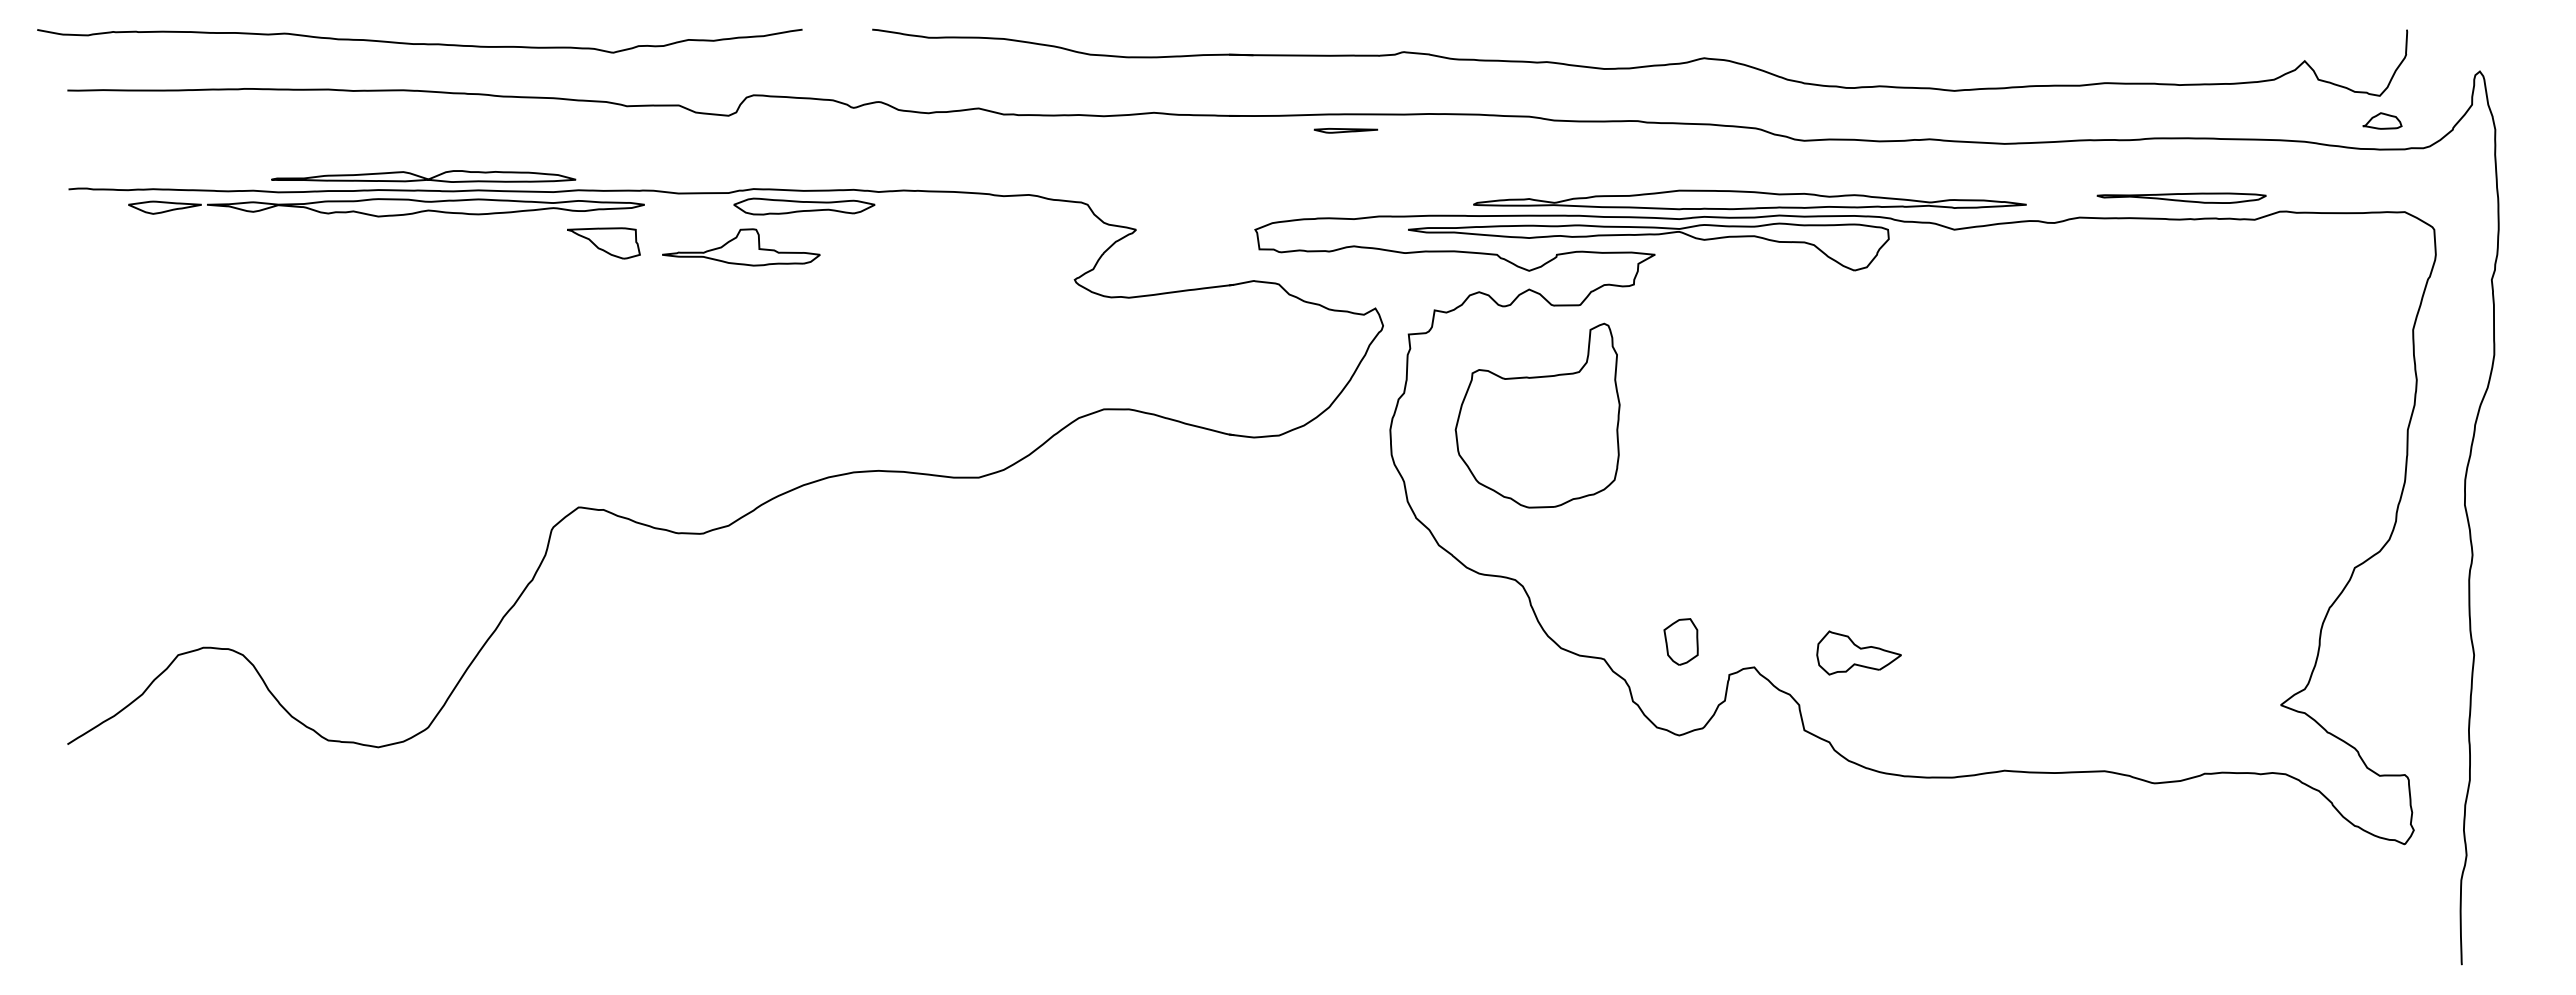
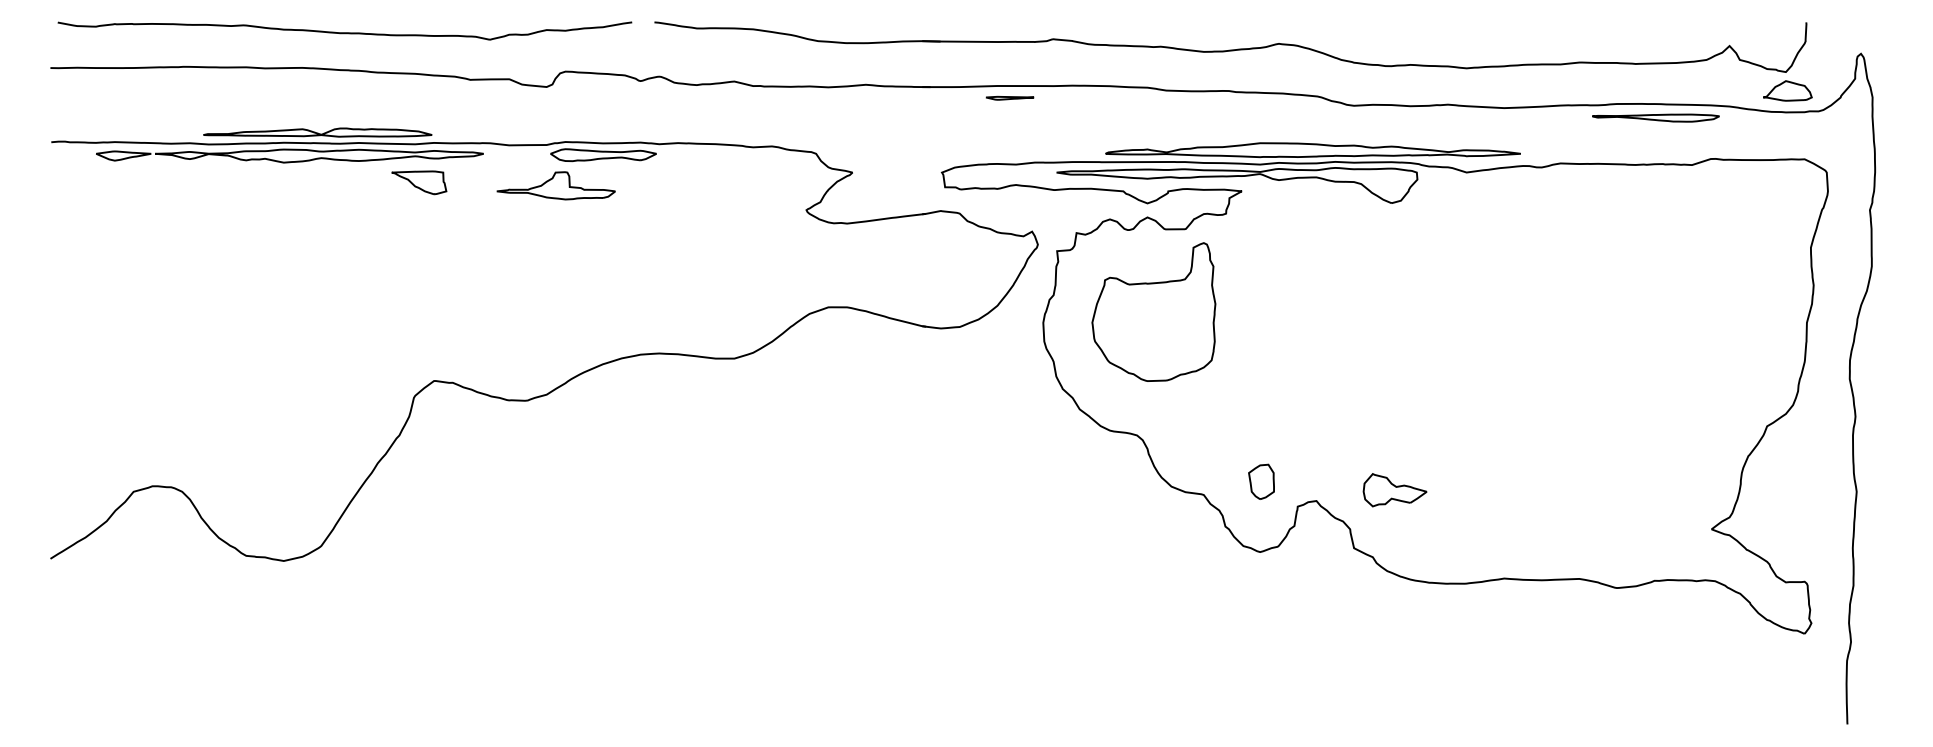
curve: (419, 43) -> (344, 32), moved
part: (2382, 120) -> (1787, 90), size x1.67
part: (2181, 197) -> (1655, 117), moved
part: (603, 243) -> (419, 182), moved

